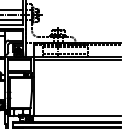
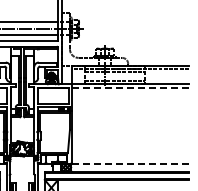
line: (76, 59) -> (129, 88), solid -> dashed
line: (77, 115) -> (130, 163), solid -> dashed

